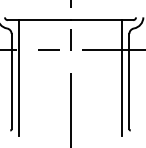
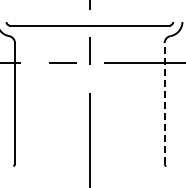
line: (18, 78) -> (23, 99), removed
line: (122, 78) -> (155, 99), removed
line: (129, 81) -> (164, 103), solid -> dashed

